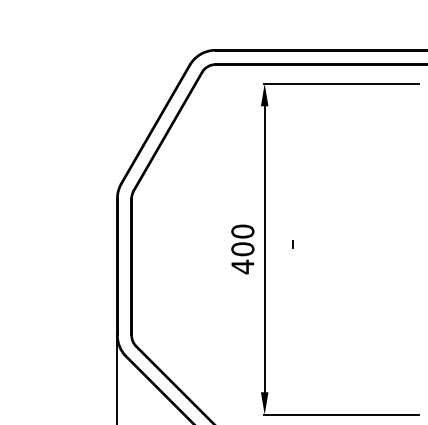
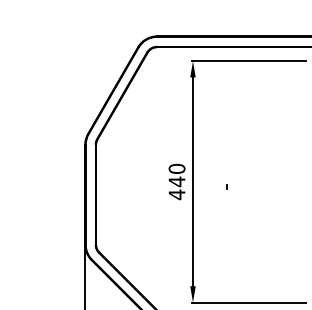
line: (292, 244) -> (226, 187), moved
text: (242, 249) -> (176, 182), 400 -> 440

